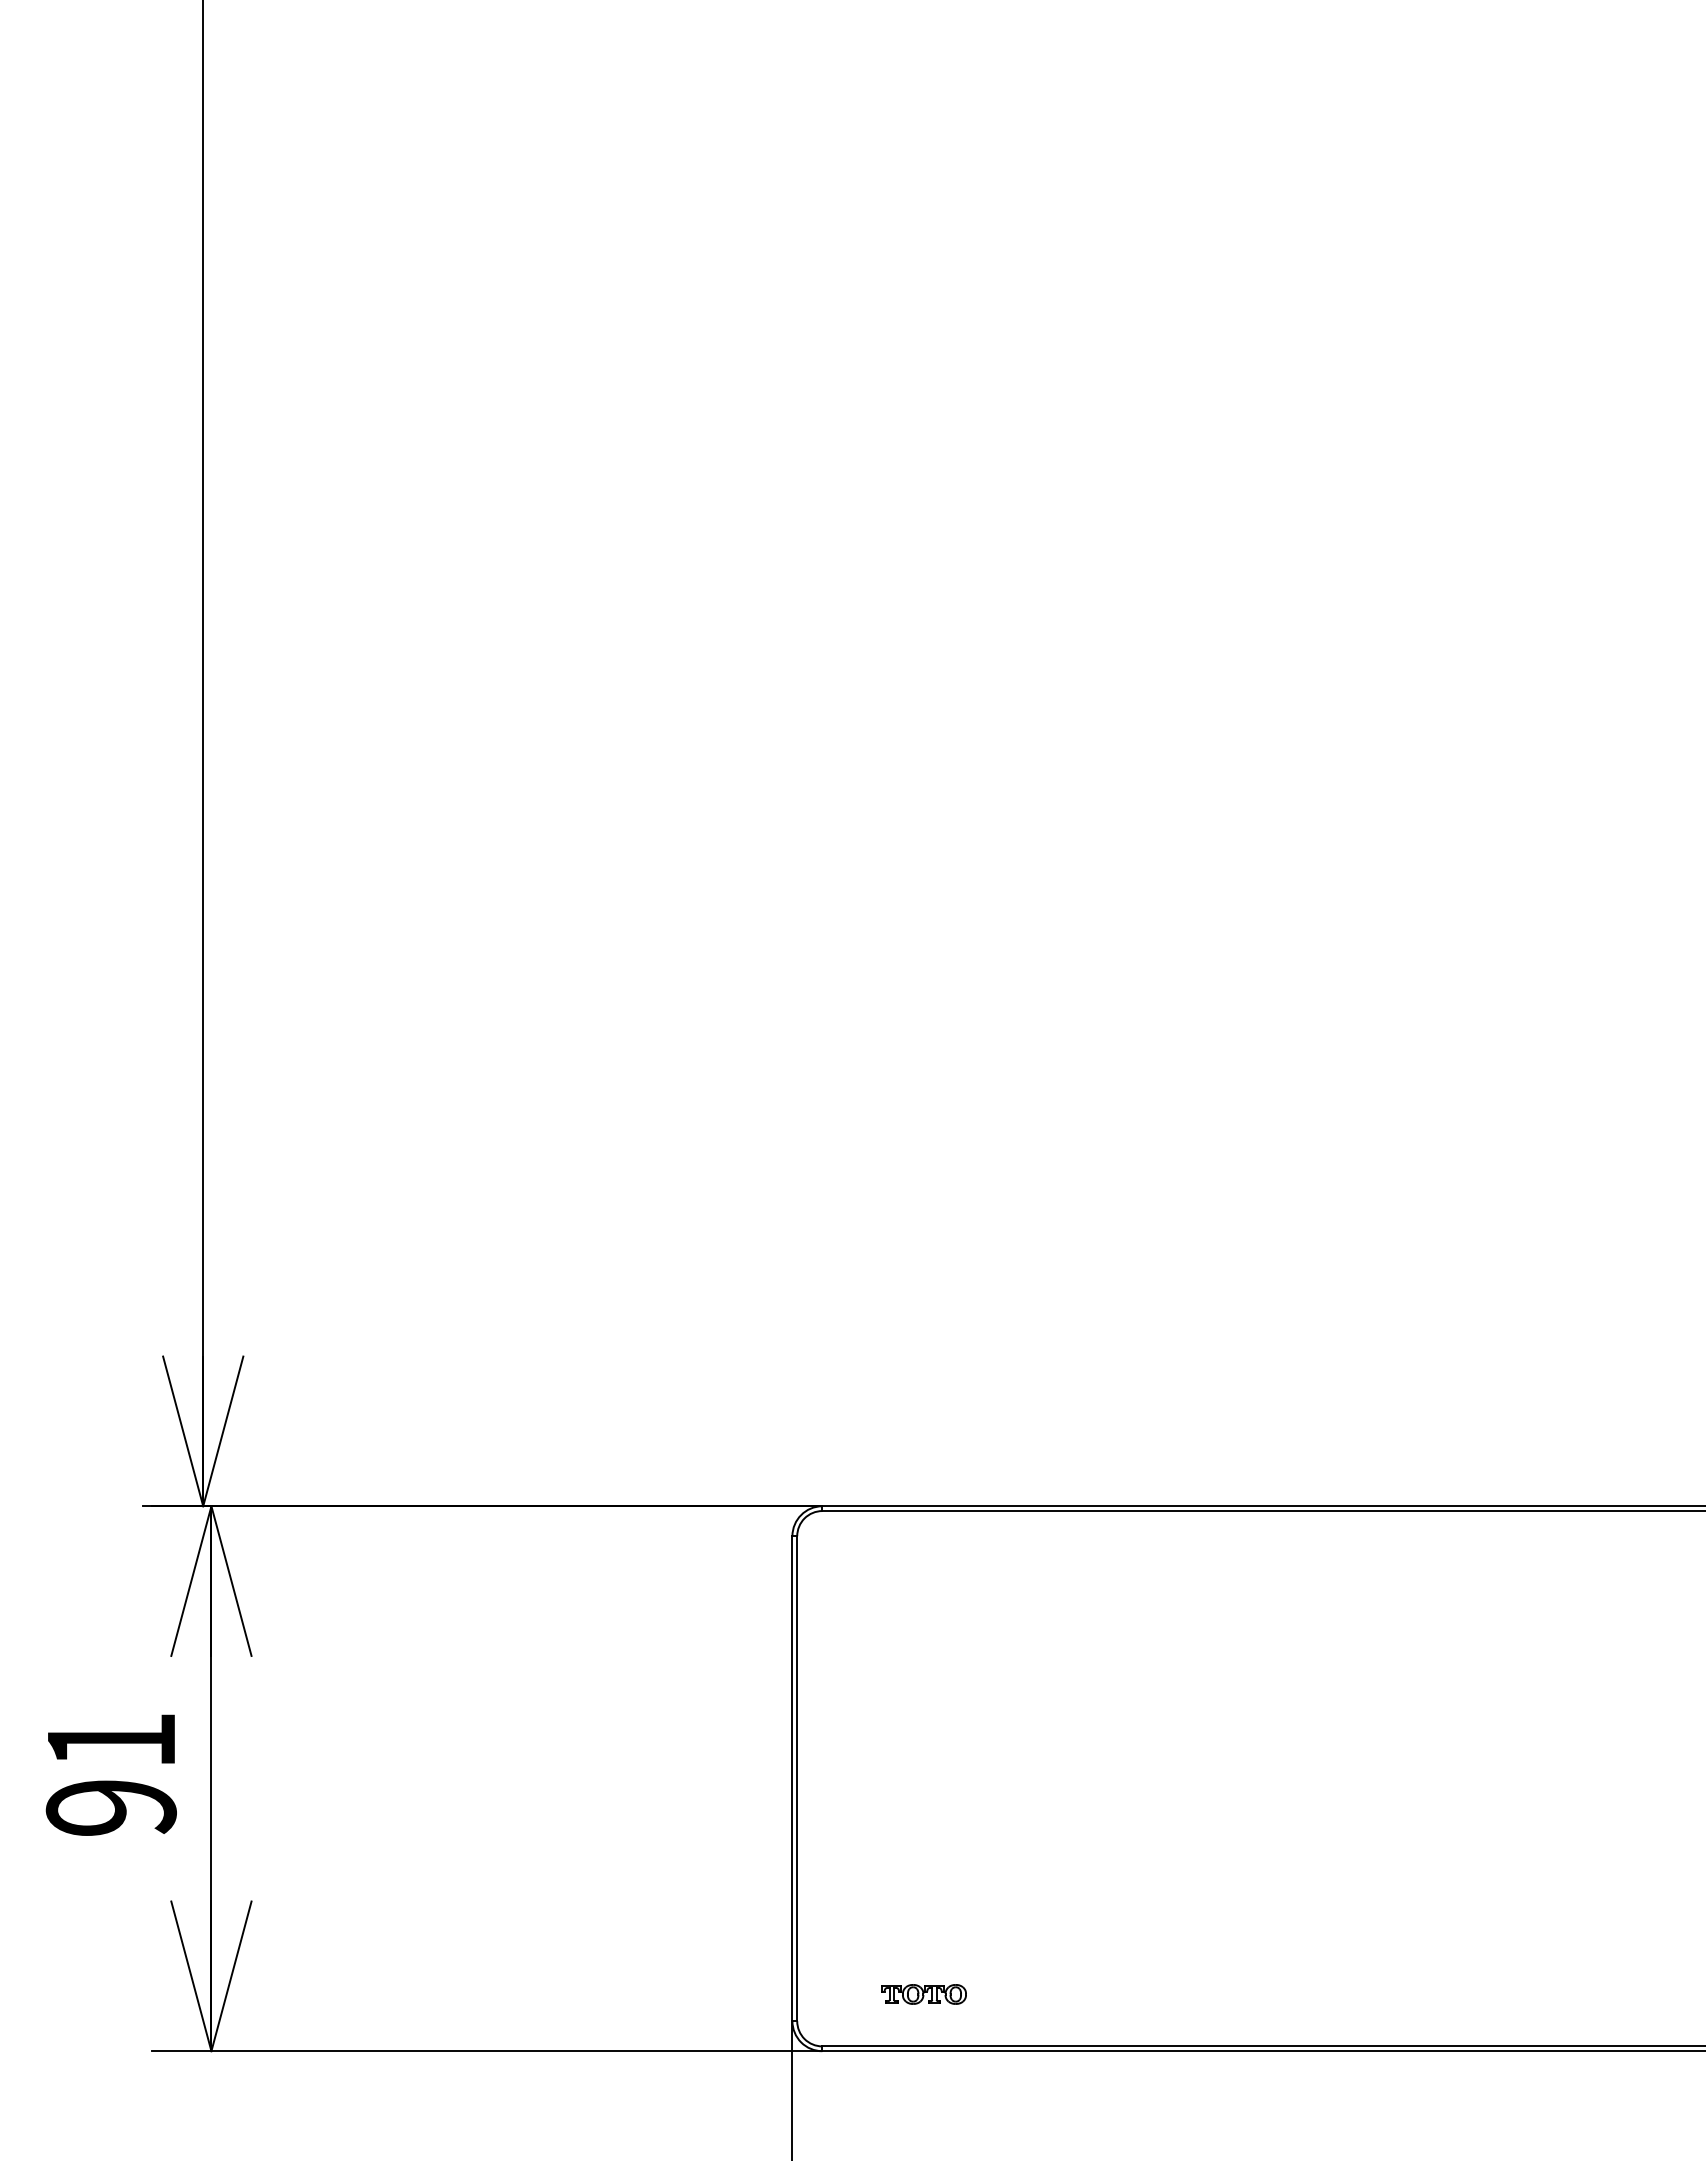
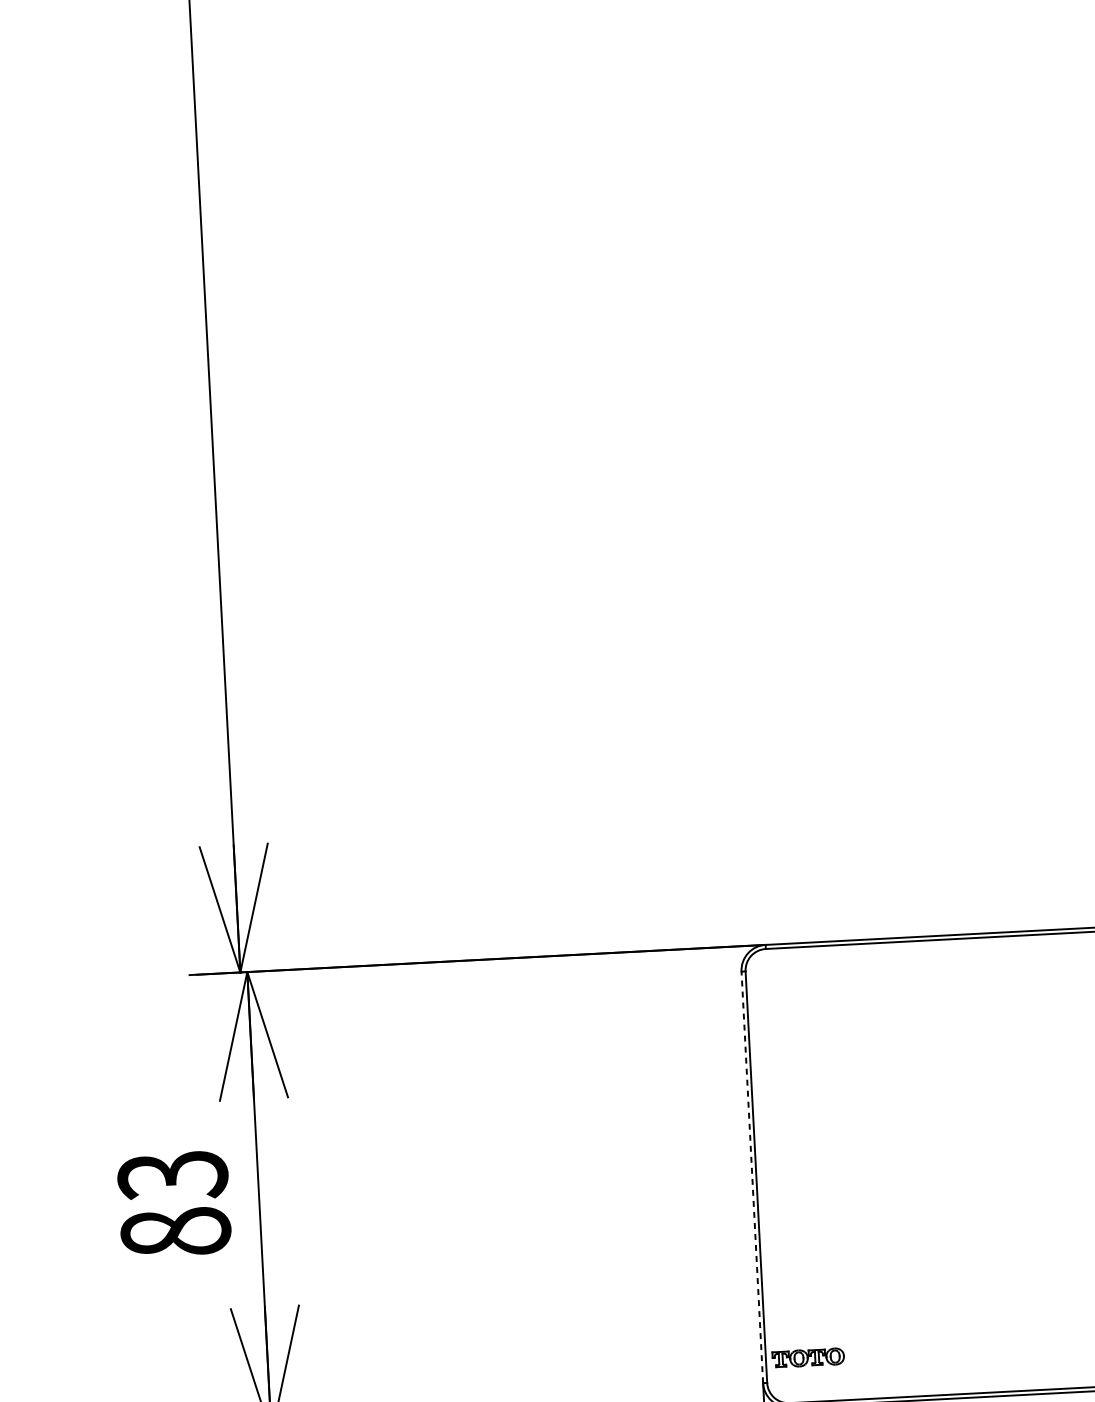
text: (110, 1774) -> (173, 1204), 91 -> 83
line: (792, 1778) -> (752, 1177), solid -> dashed
part: (923, 1994) -> (807, 1358), moved

